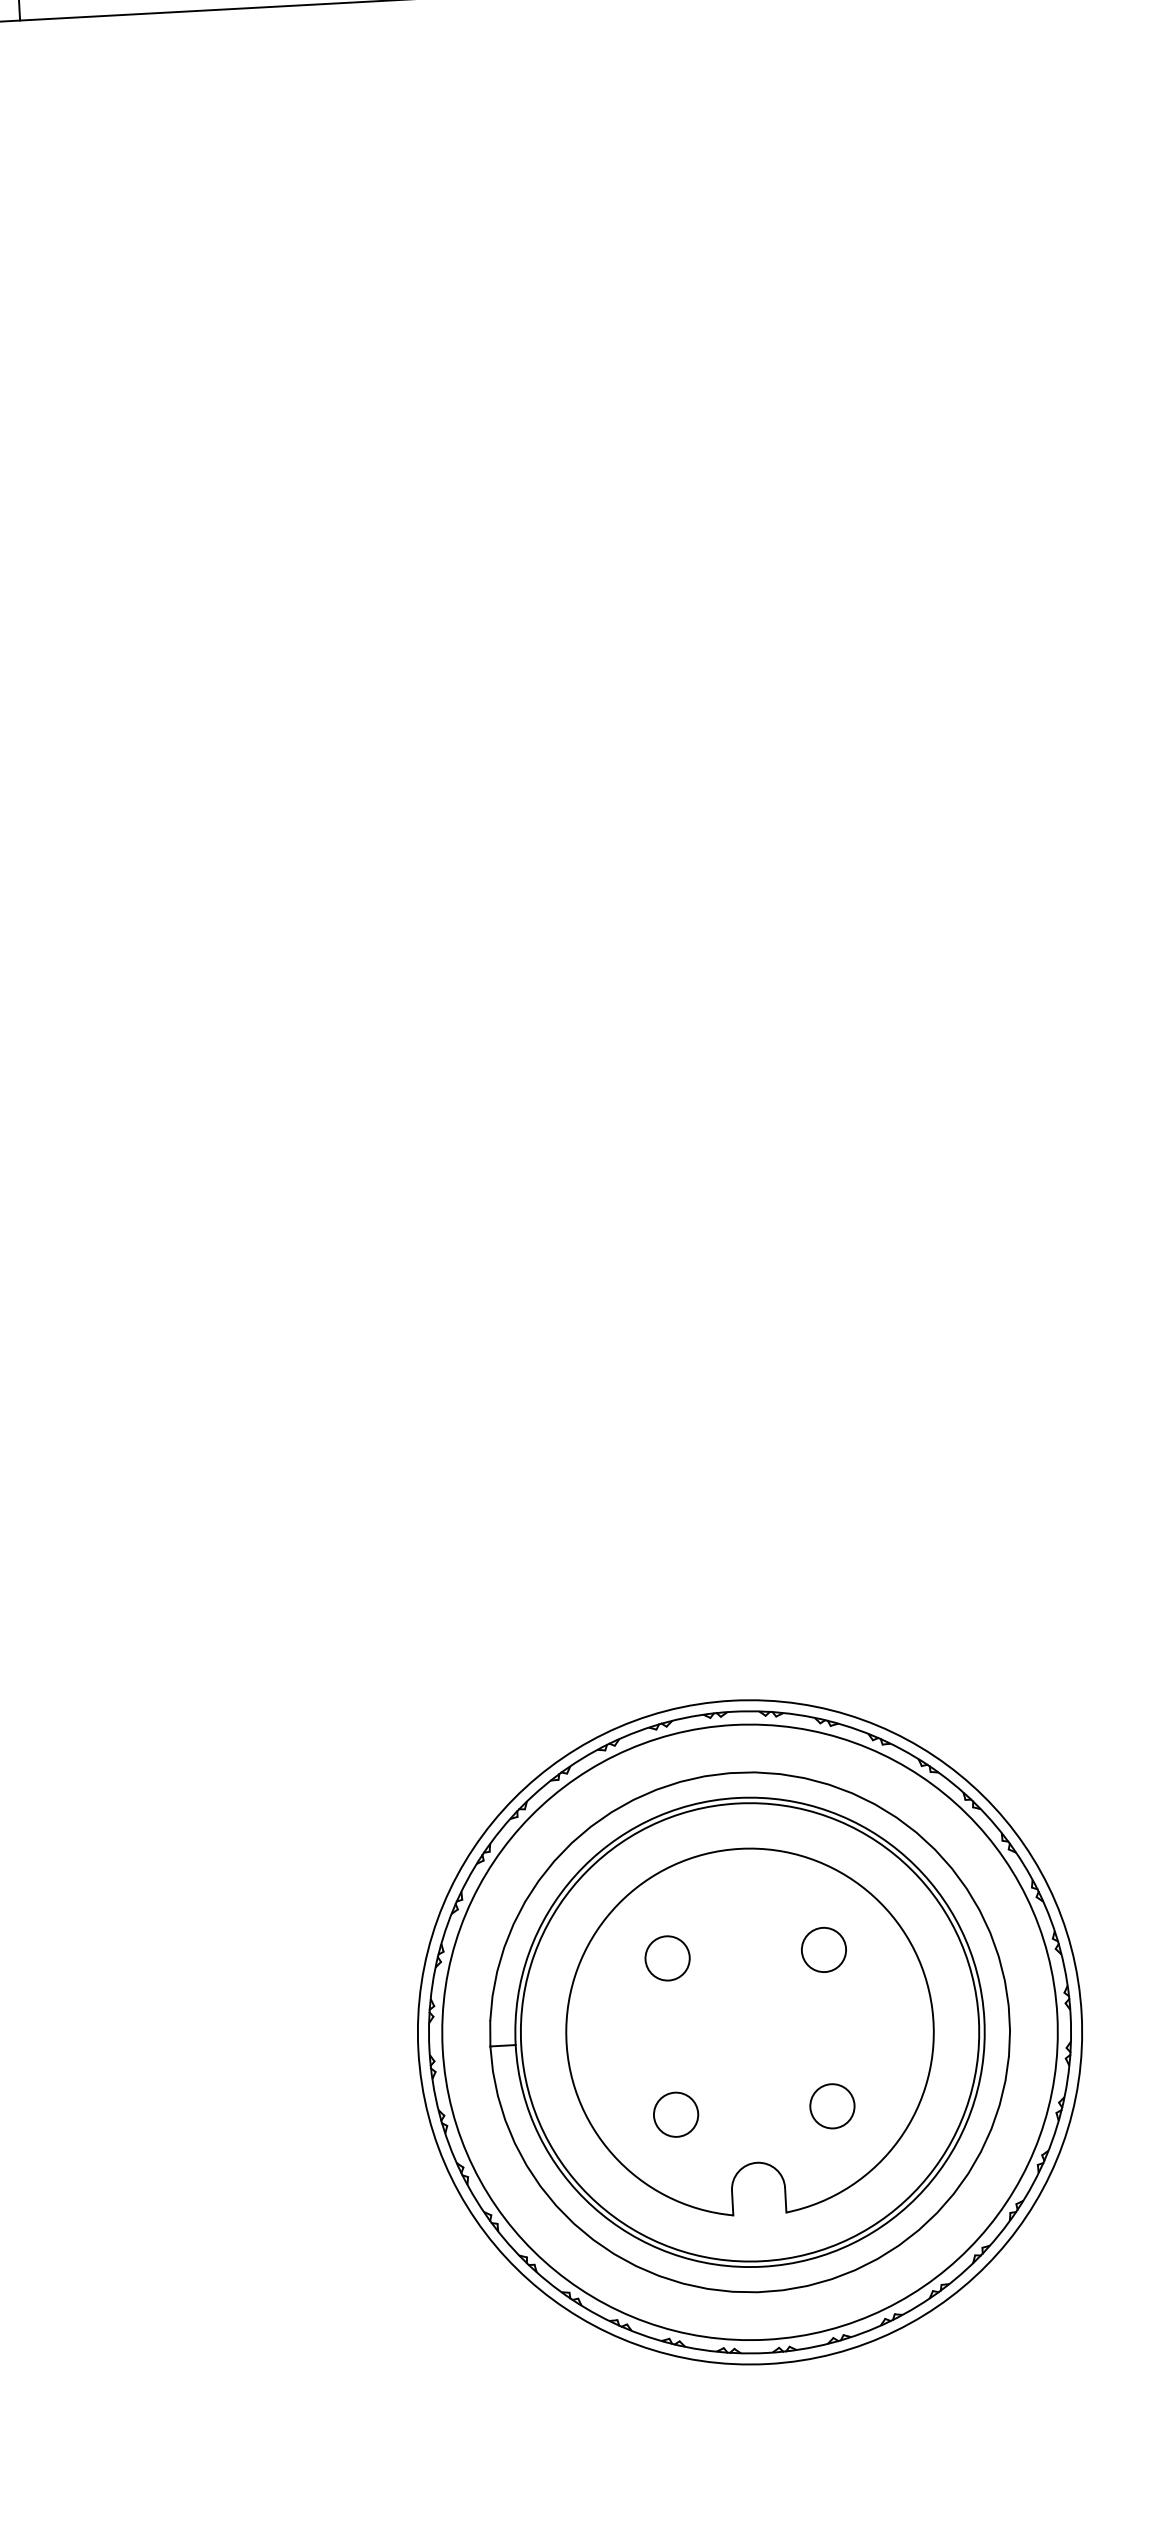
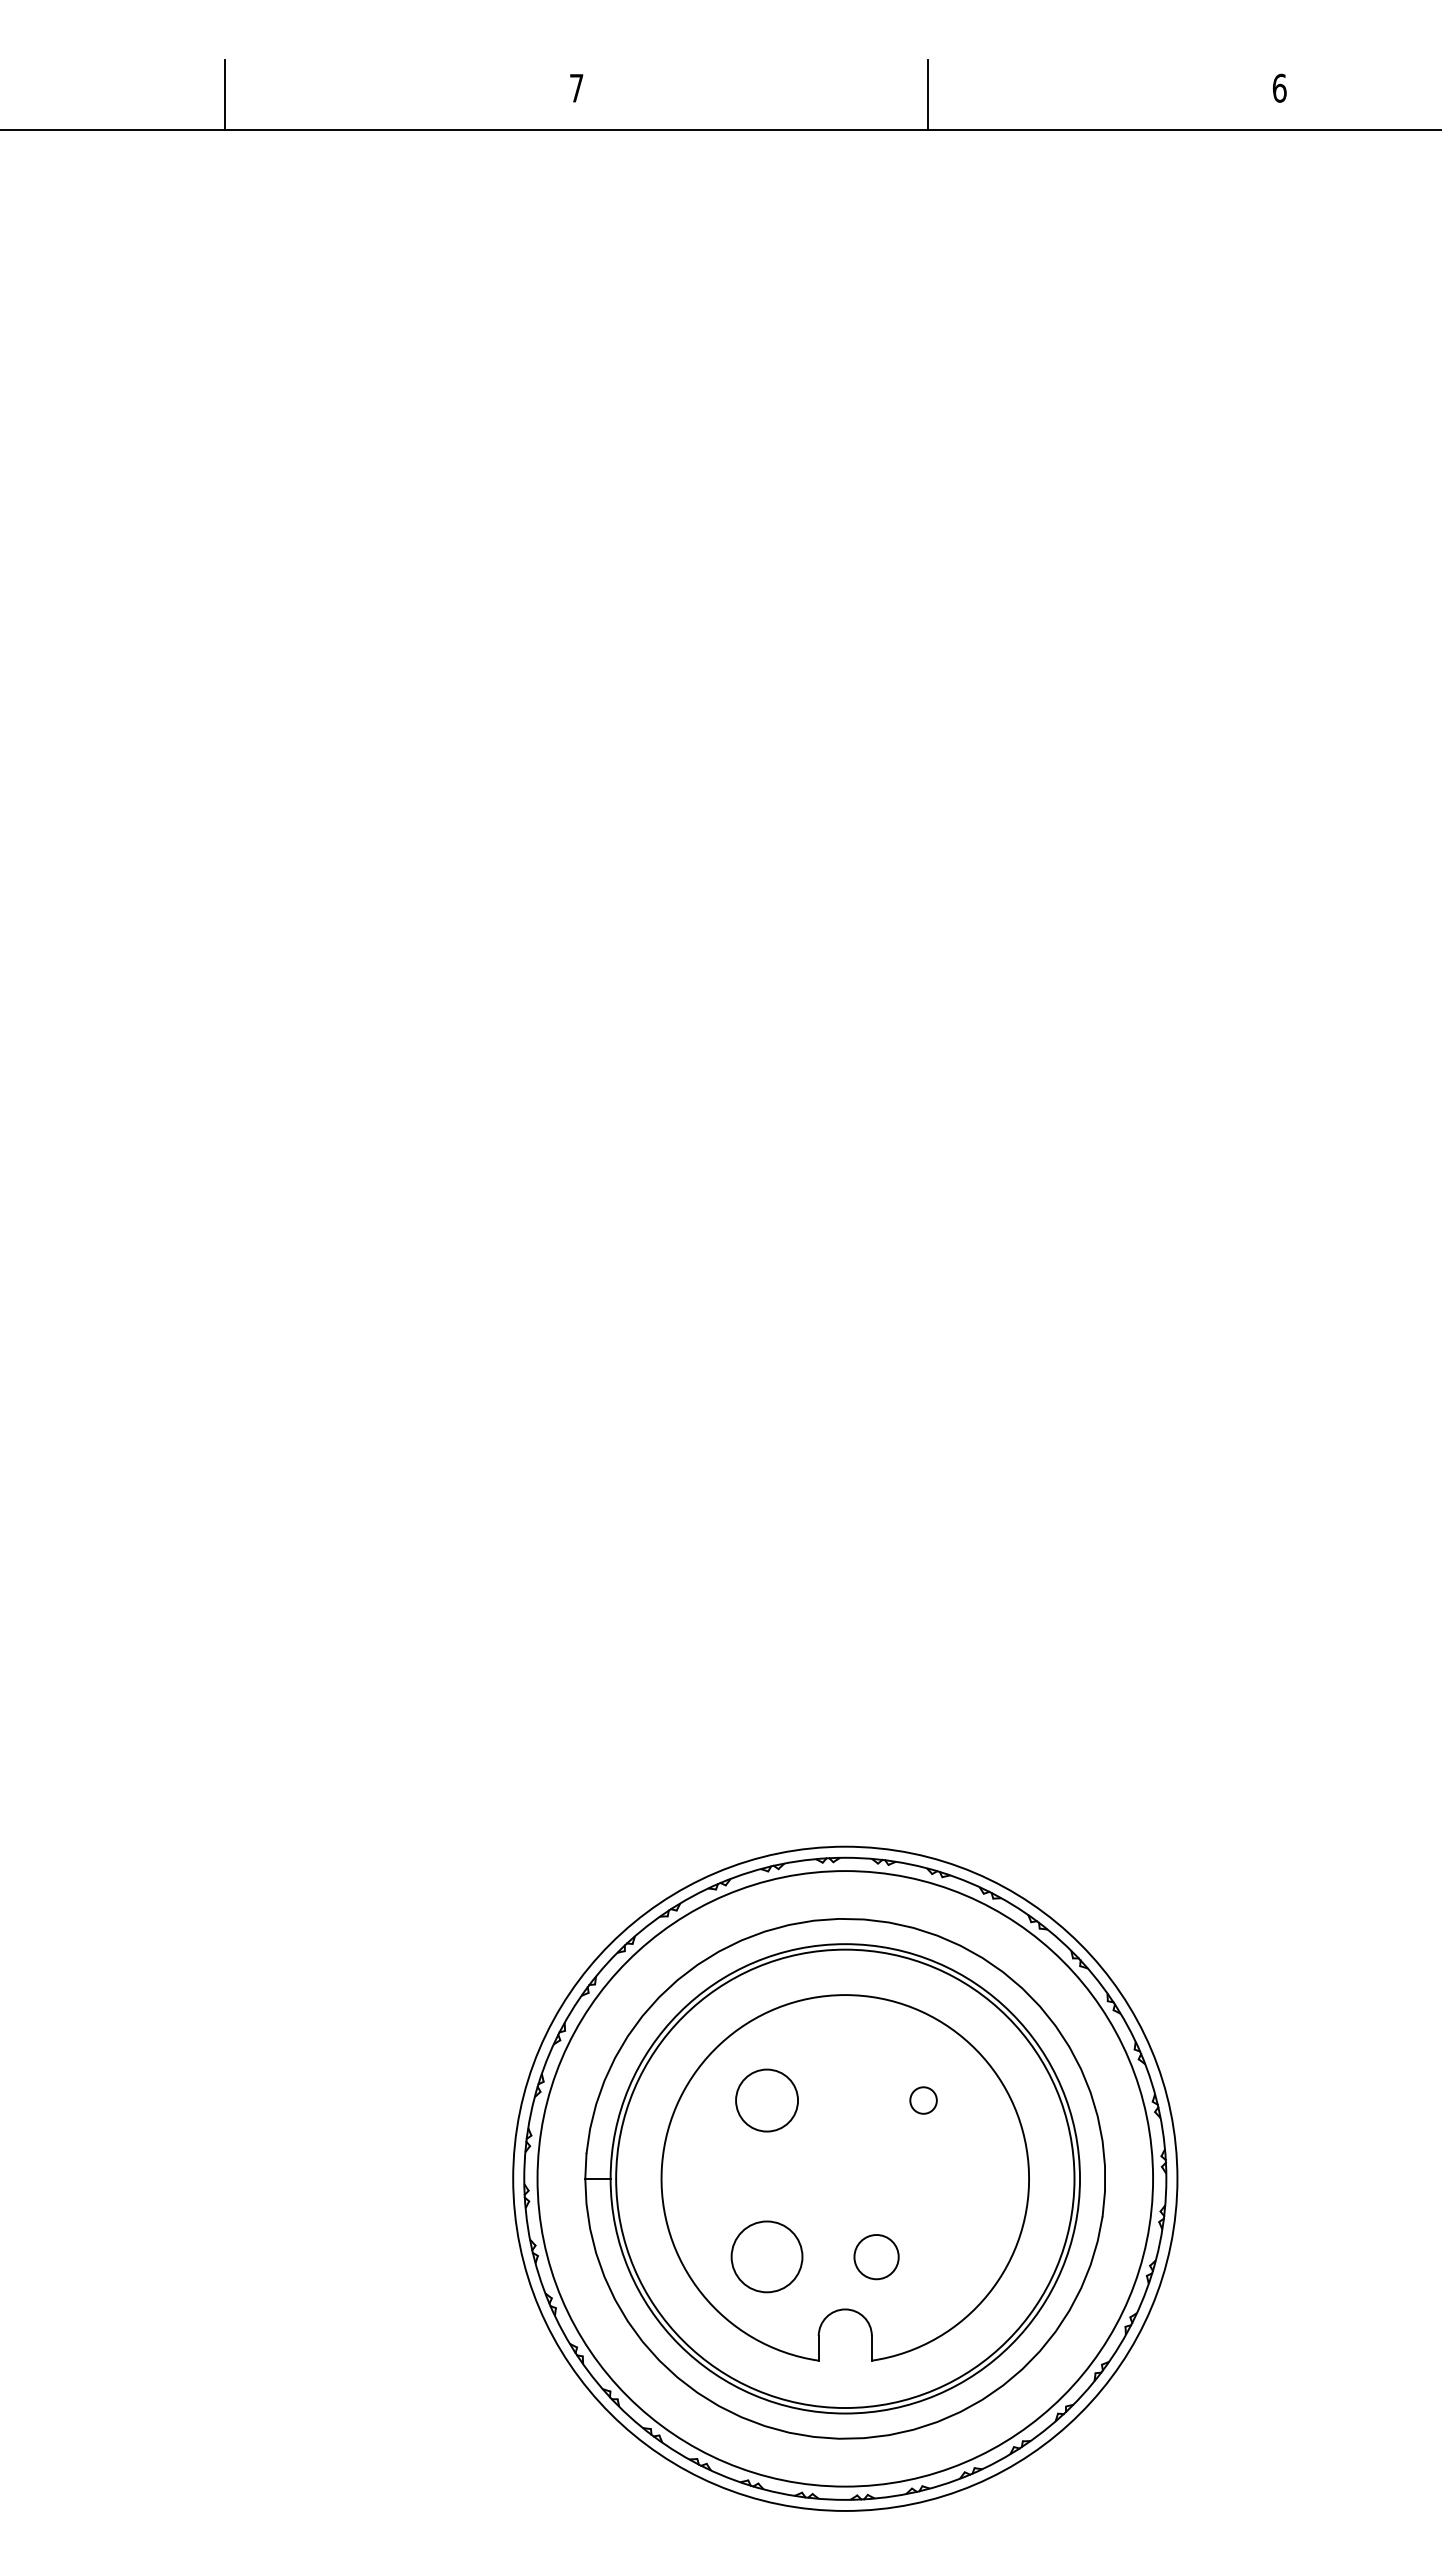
circle: (823, 1949) -> (923, 2100), size x0.6
circle: (667, 1958) -> (766, 2100), size x1.4
circle: (832, 2106) -> (876, 2257), moved
circle: (675, 2115) -> (766, 2257), size x1.6

